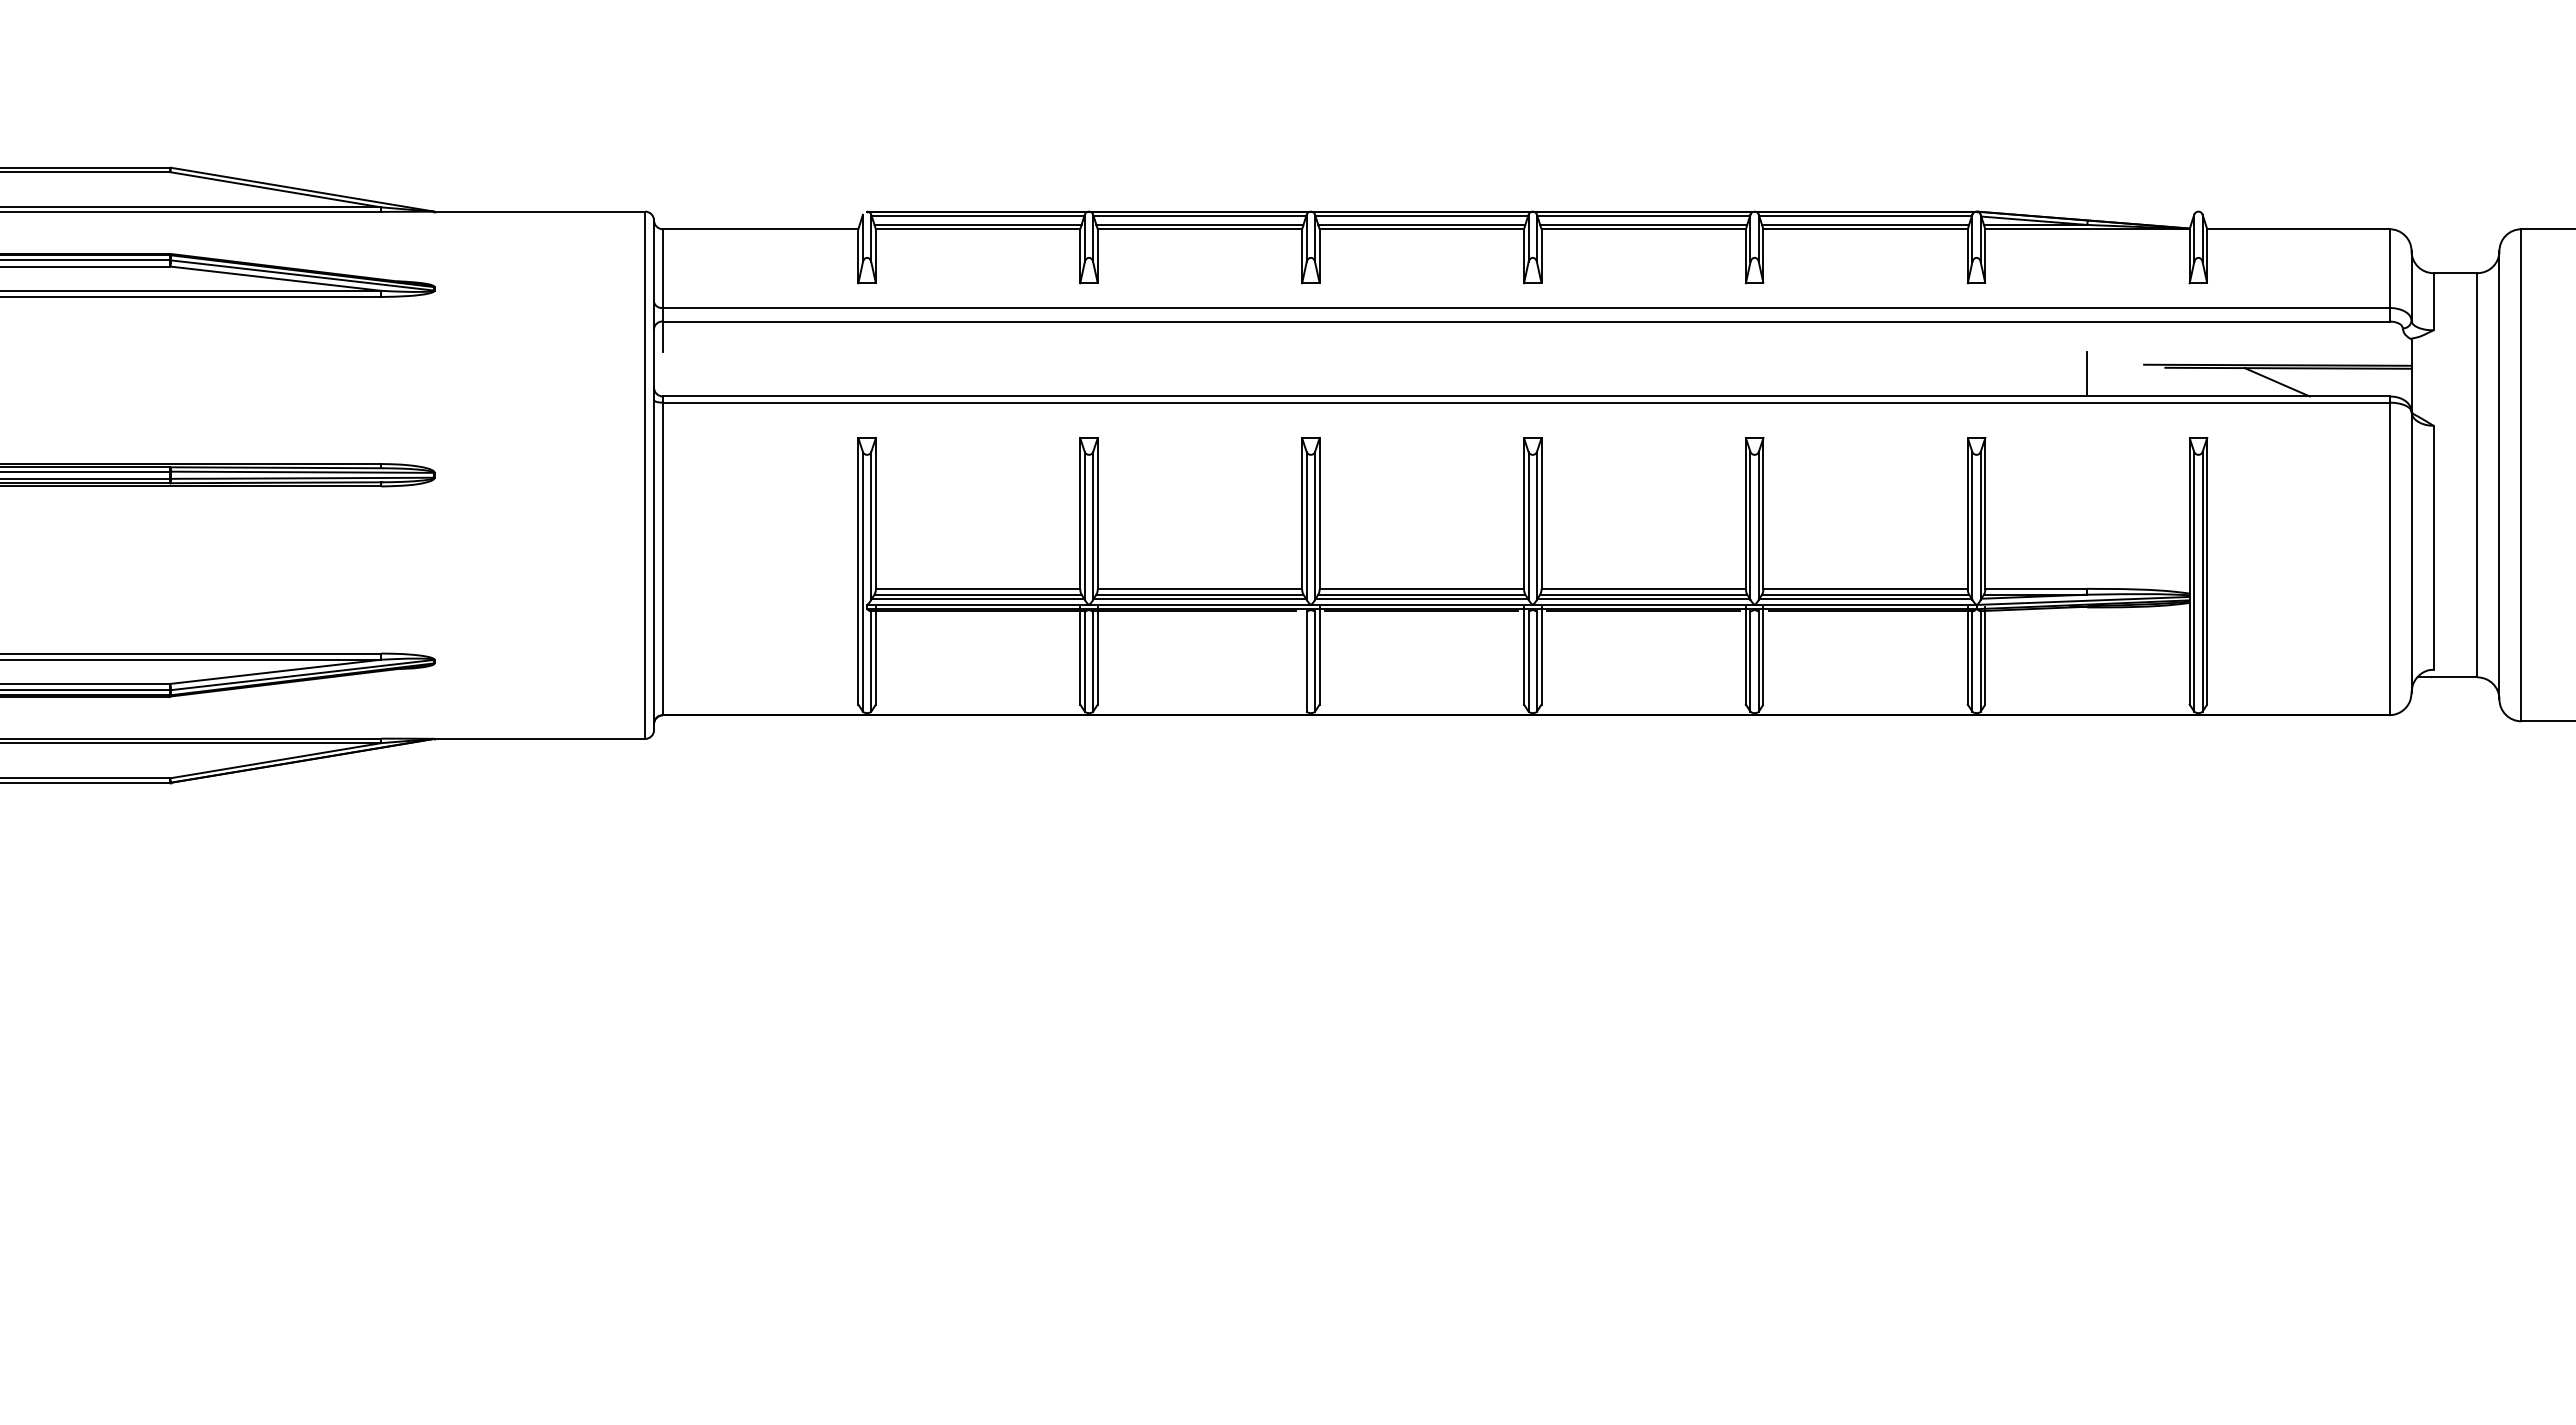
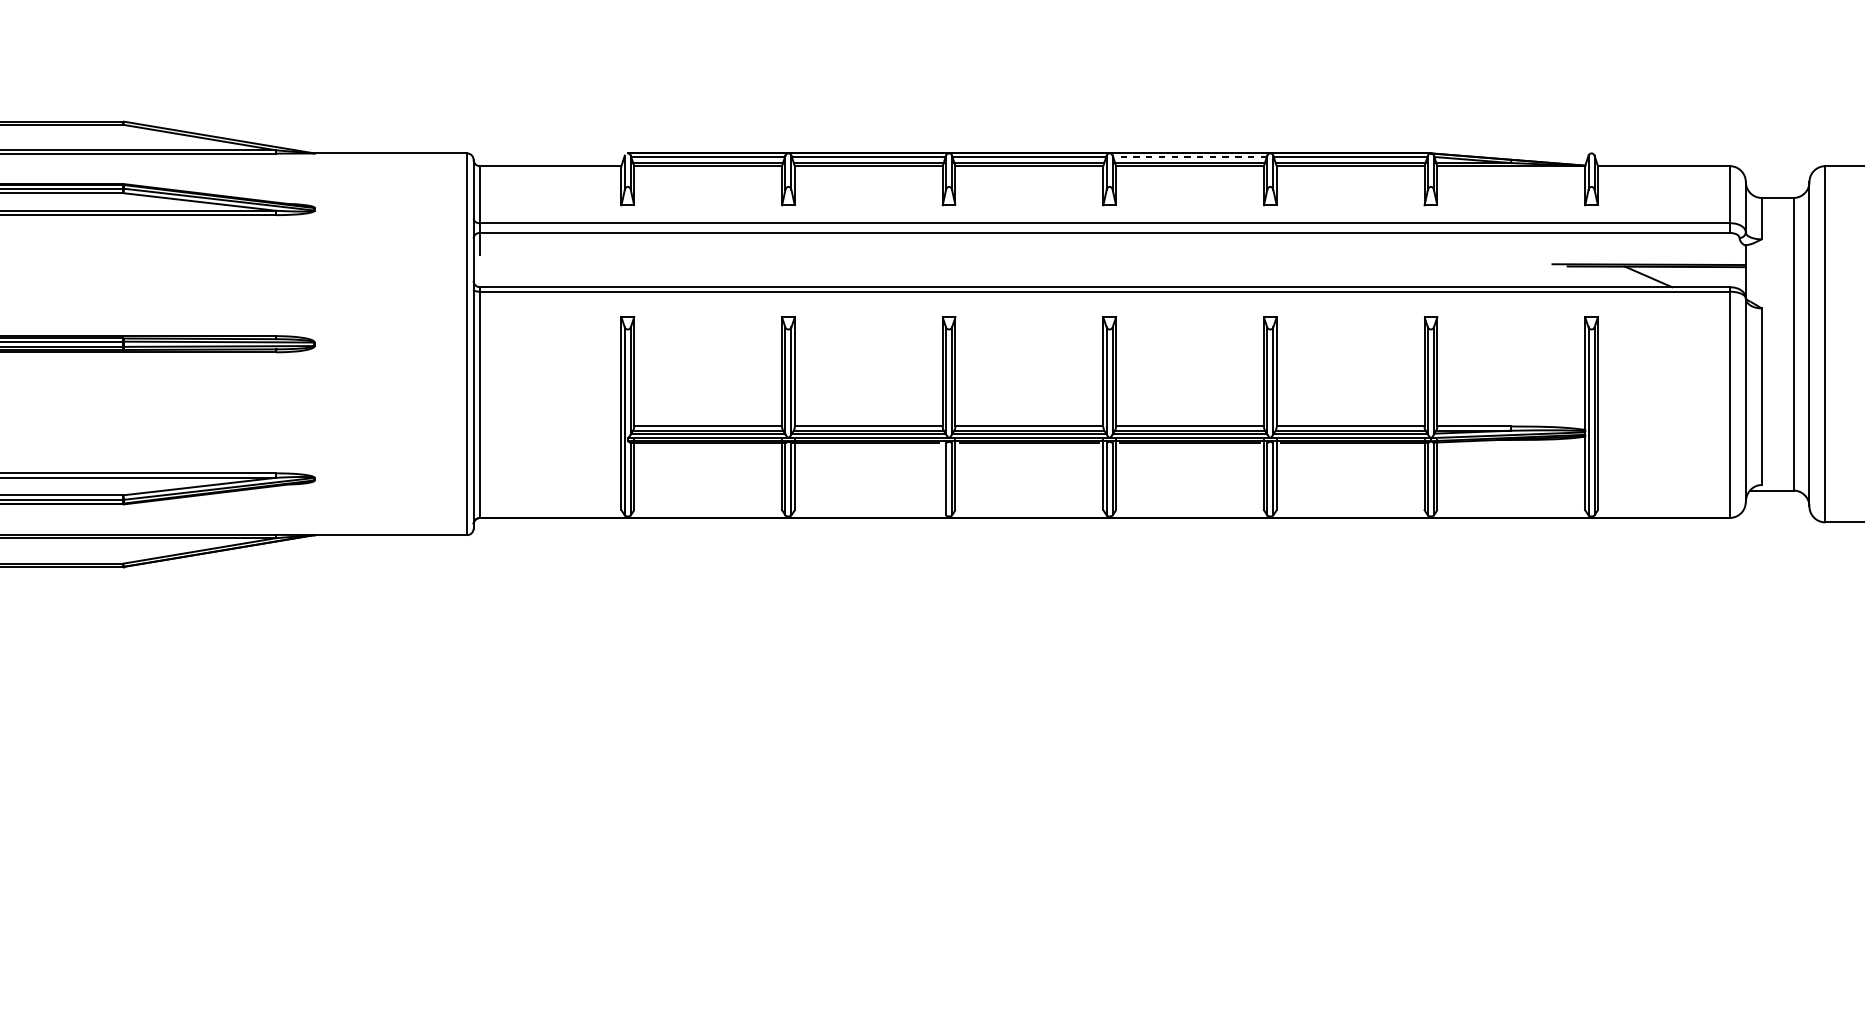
line: (1643, 216) -> (1189, 156), solid -> dashed
line: (2087, 374) -> (1511, 271), removed

